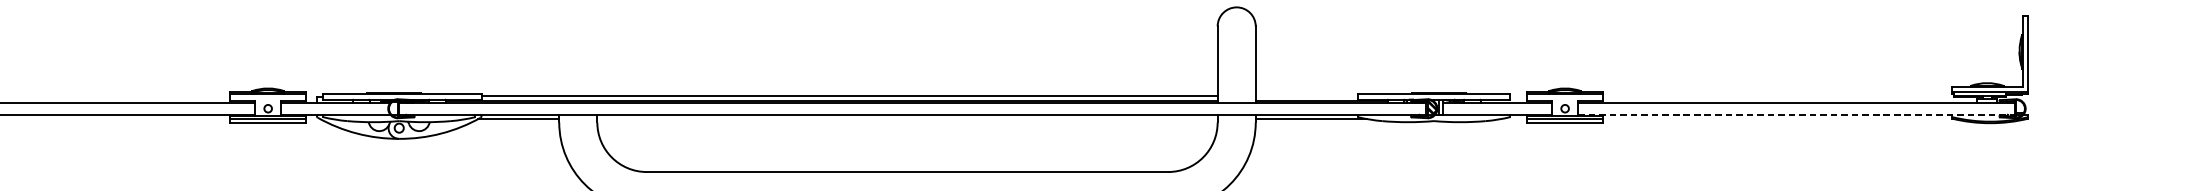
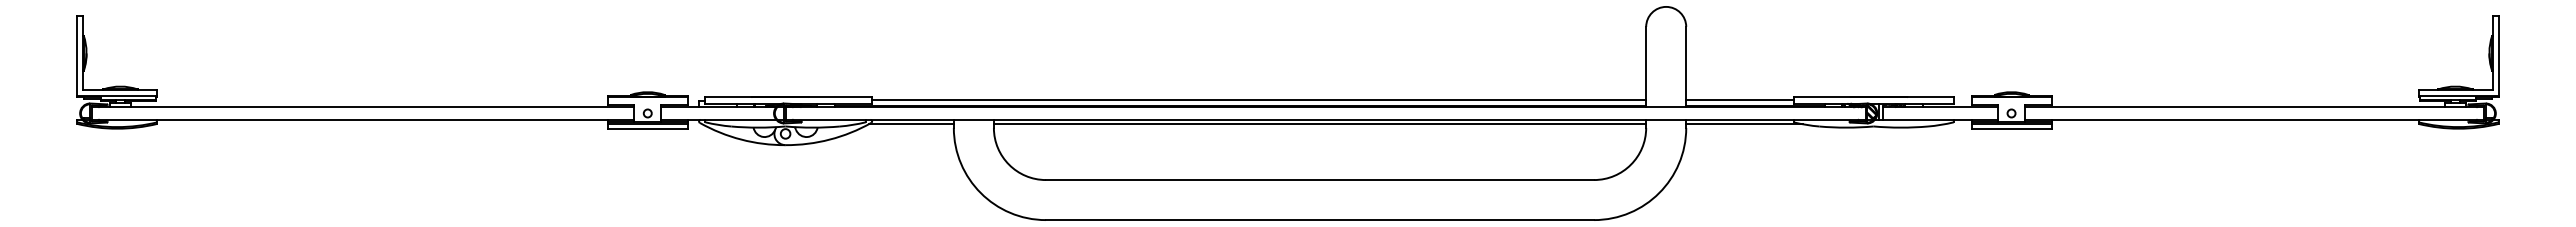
line: (1306, 95) -> (1739, 99), added
line: (1796, 114) -> (2254, 119), dashed -> solid
line: (906, 119) -> (1319, 124), added

